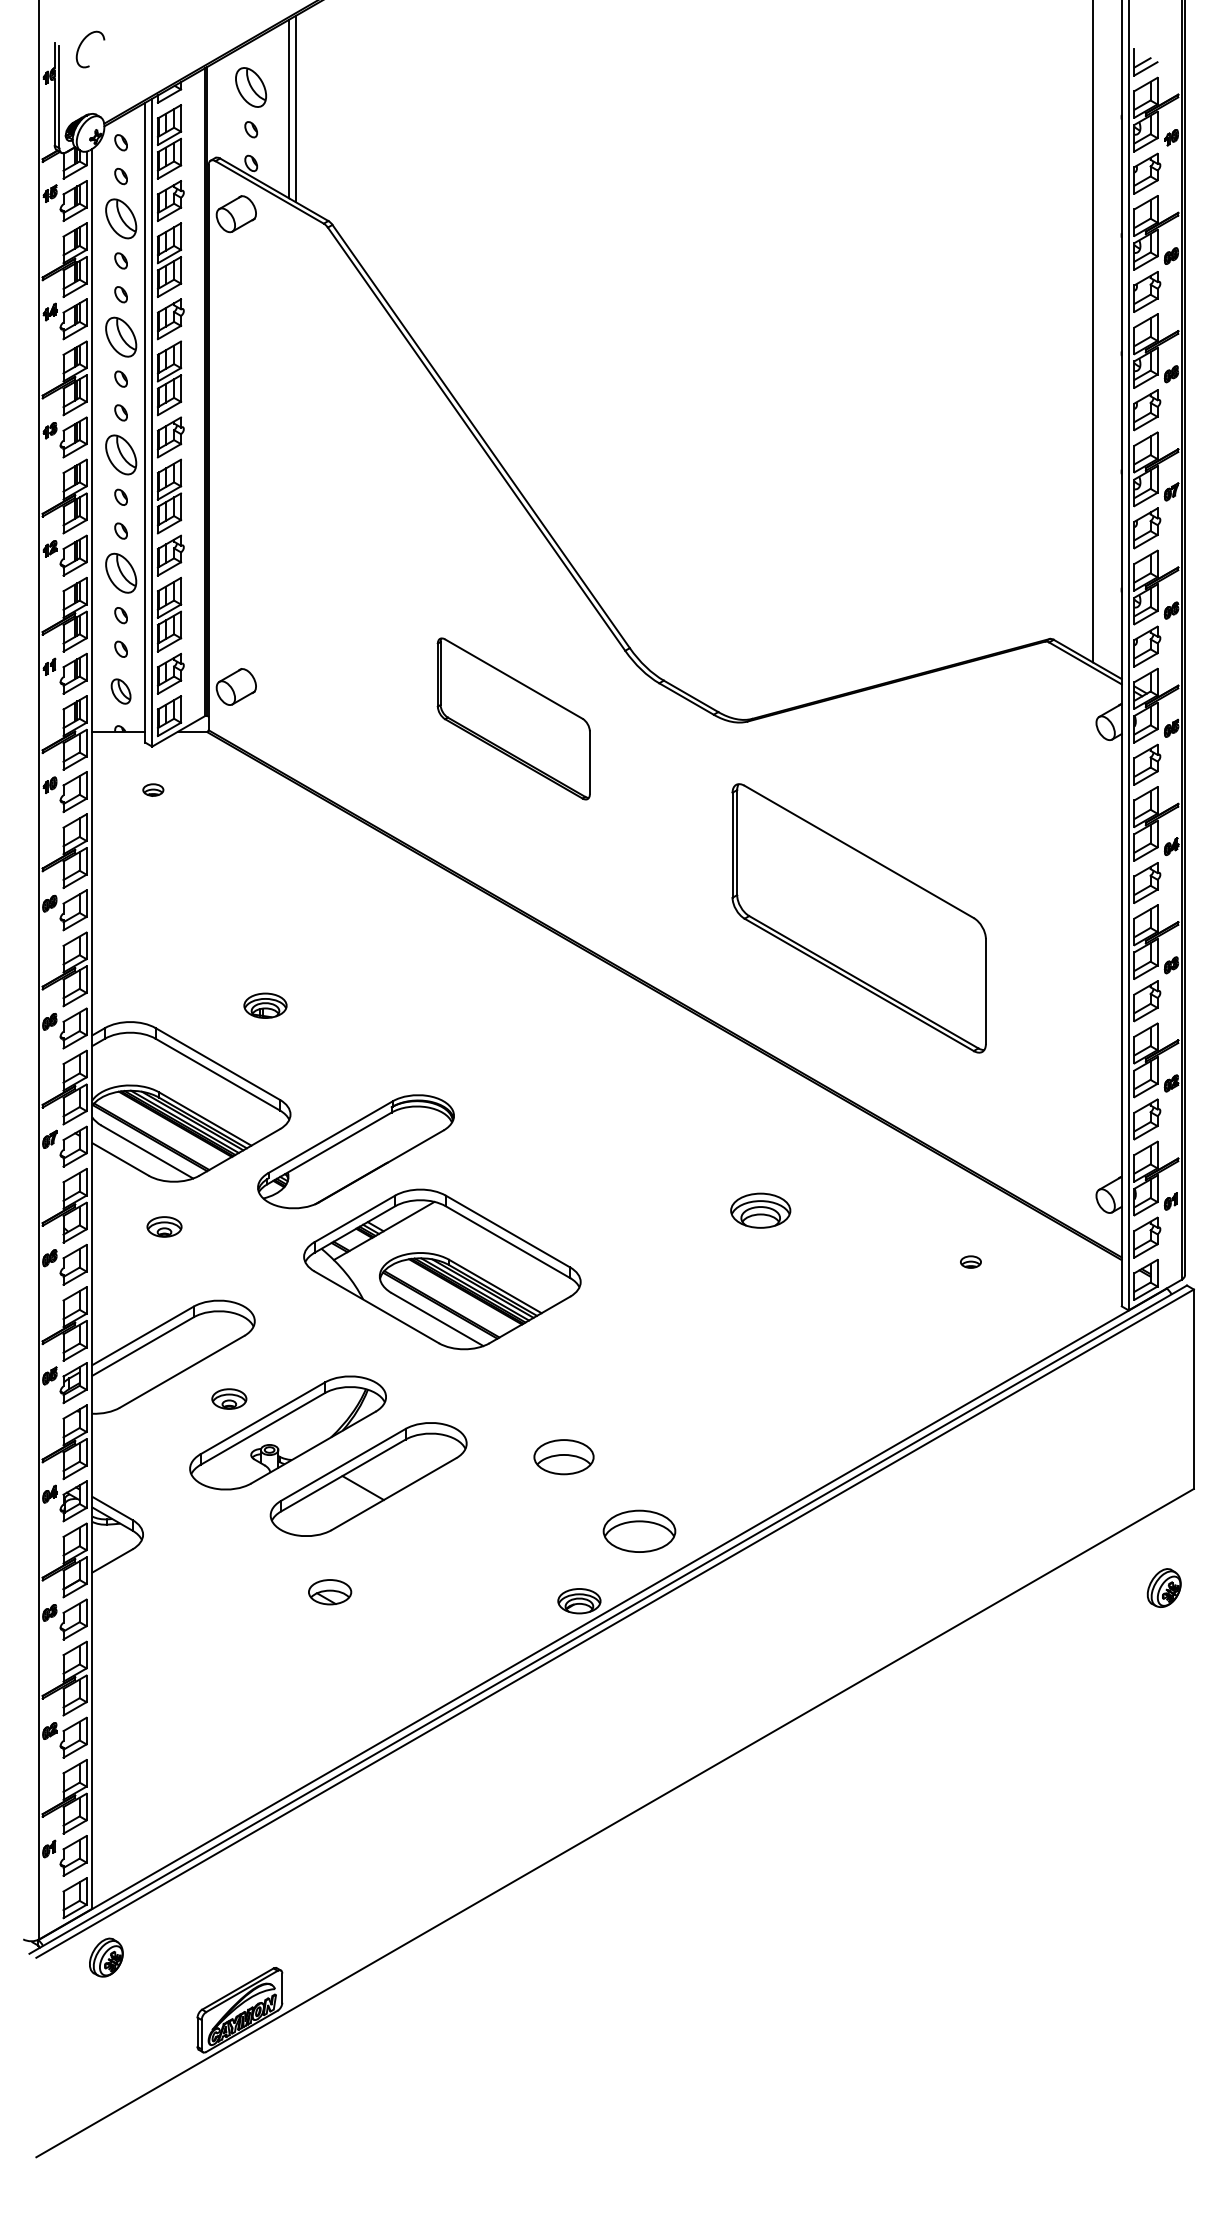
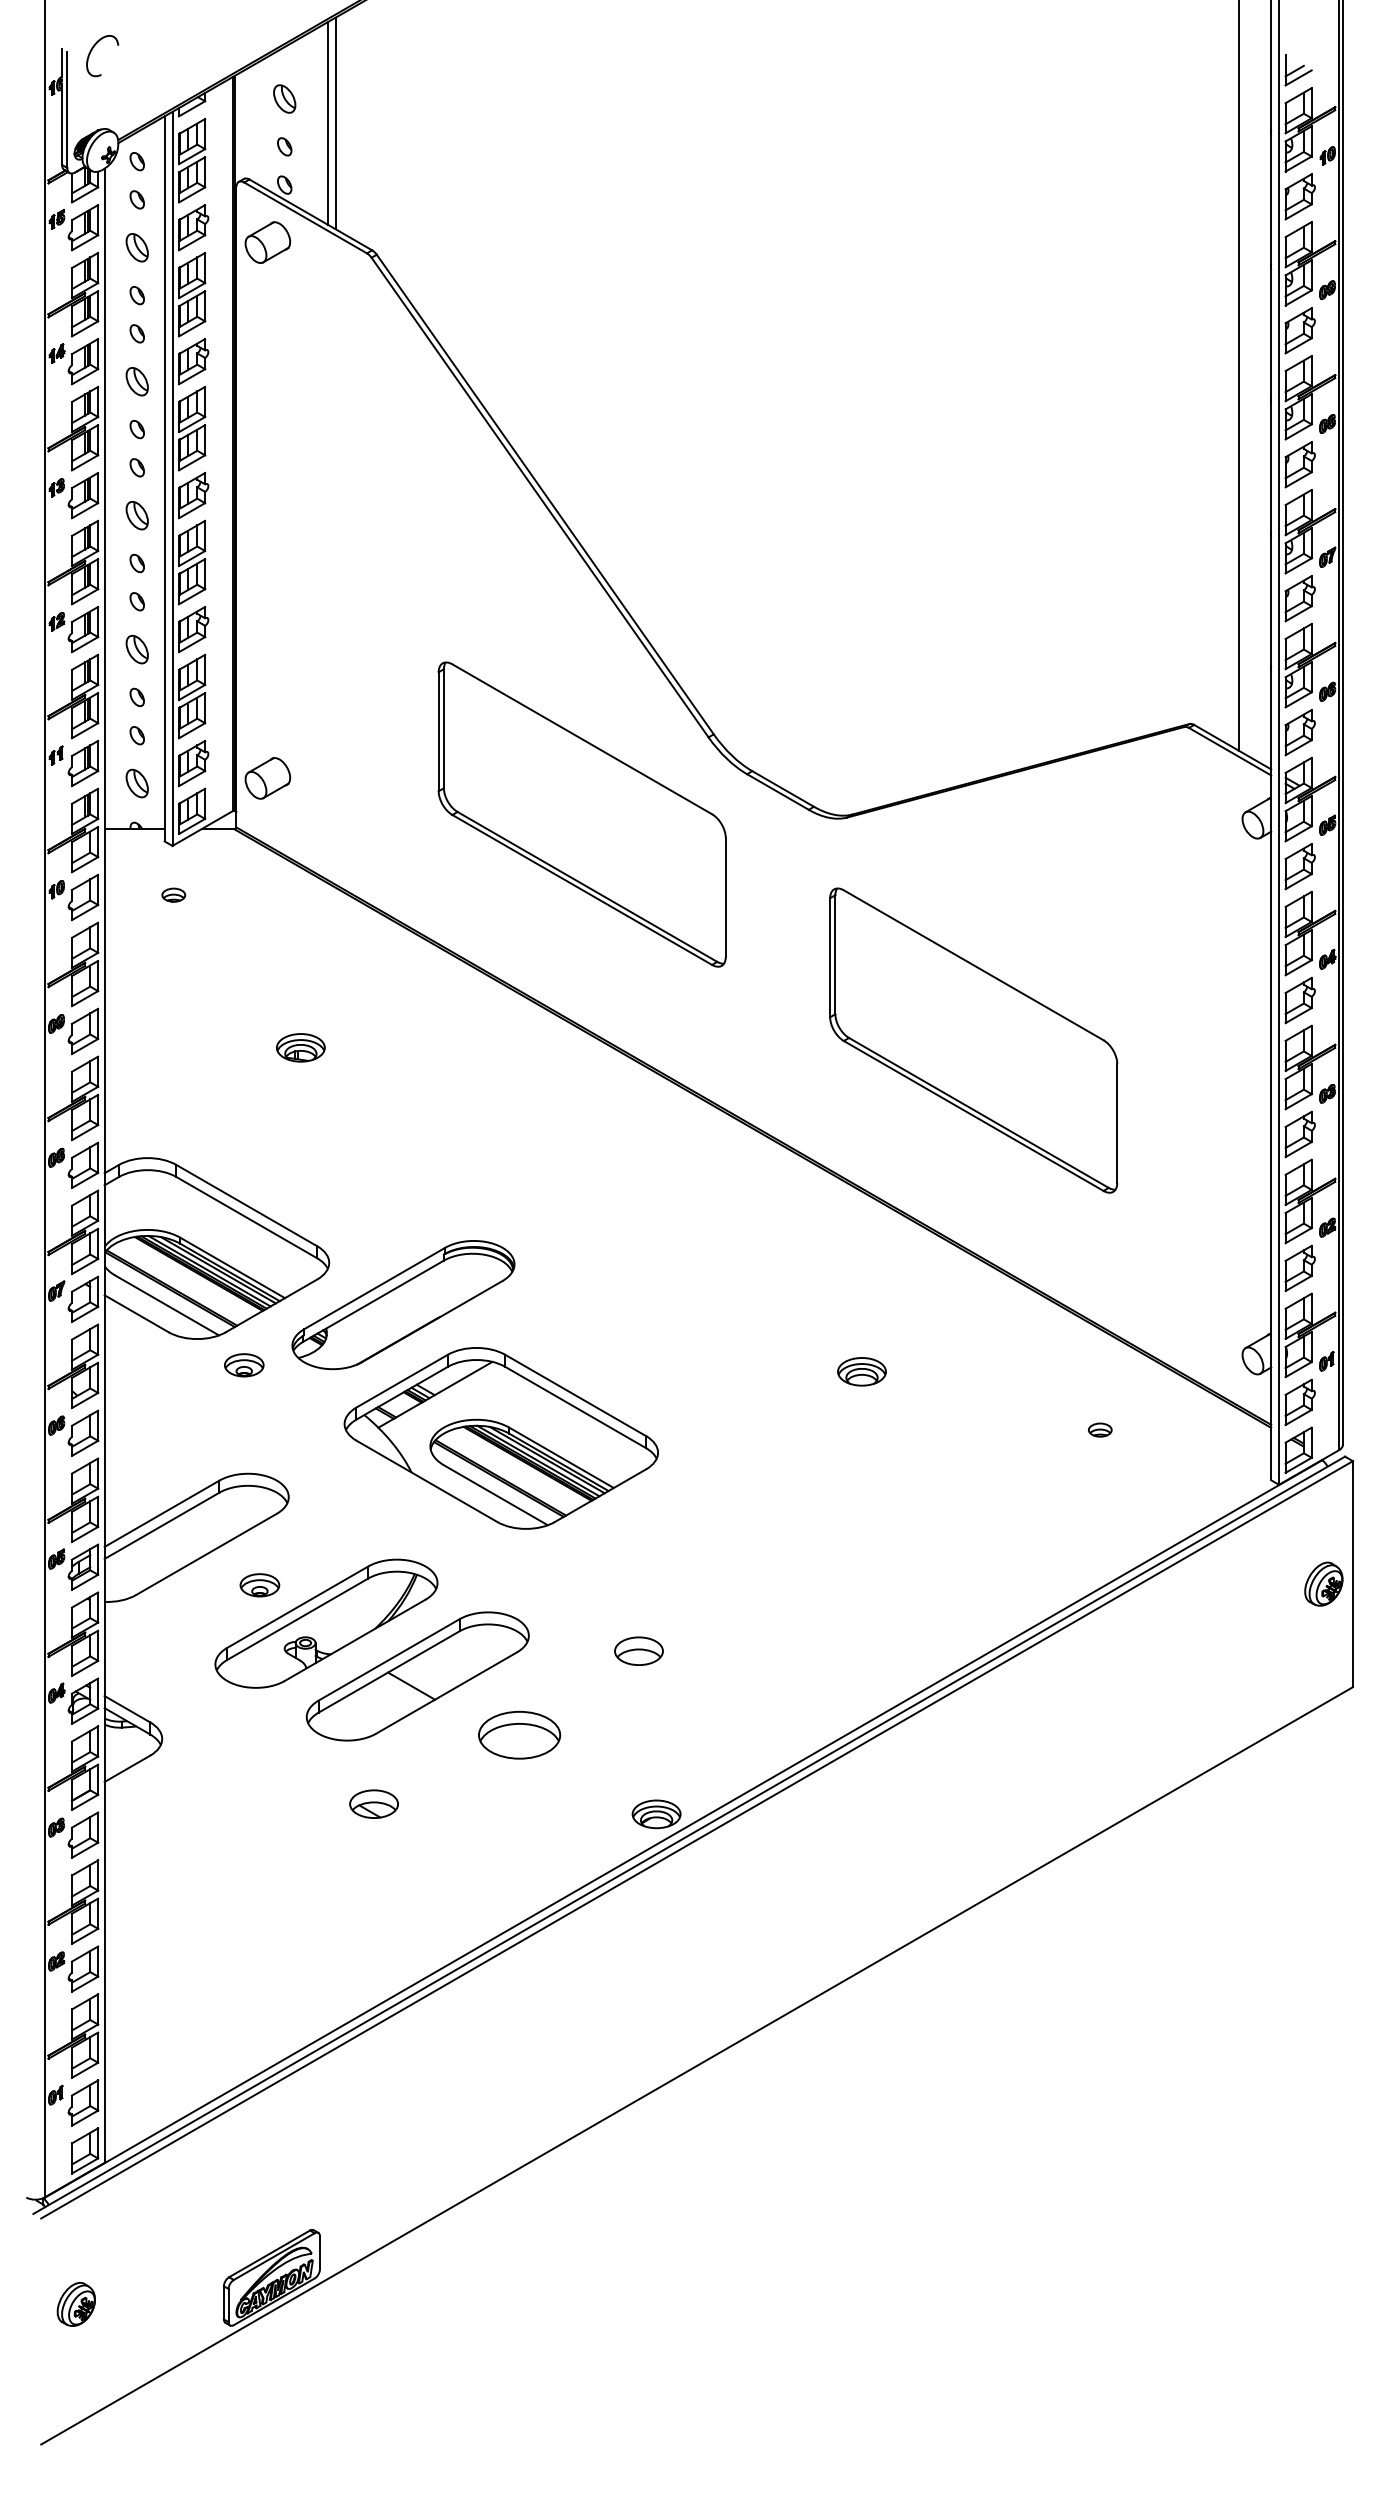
part: (251, 87) -> (285, 99), size x0.62
part: (120, 218) -> (136, 247), size x0.62
part: (120, 336) -> (136, 381), size x0.62
part: (120, 455) -> (136, 516), size x0.62
part: (120, 573) -> (136, 649), size x0.62
part: (513, 718) -> (581, 814), size x1.67
part: (265, 1005) -> (300, 1047), moved
part: (760, 1210) -> (861, 1371), size x0.71
part: (164, 1226) -> (244, 1364), moved
part: (563, 1457) -> (638, 1651), size x0.71
part: (639, 1530) -> (519, 1734), moved
part: (1163, 1587) -> (1323, 1583), moved
part: (106, 1957) -> (76, 2304), moved

